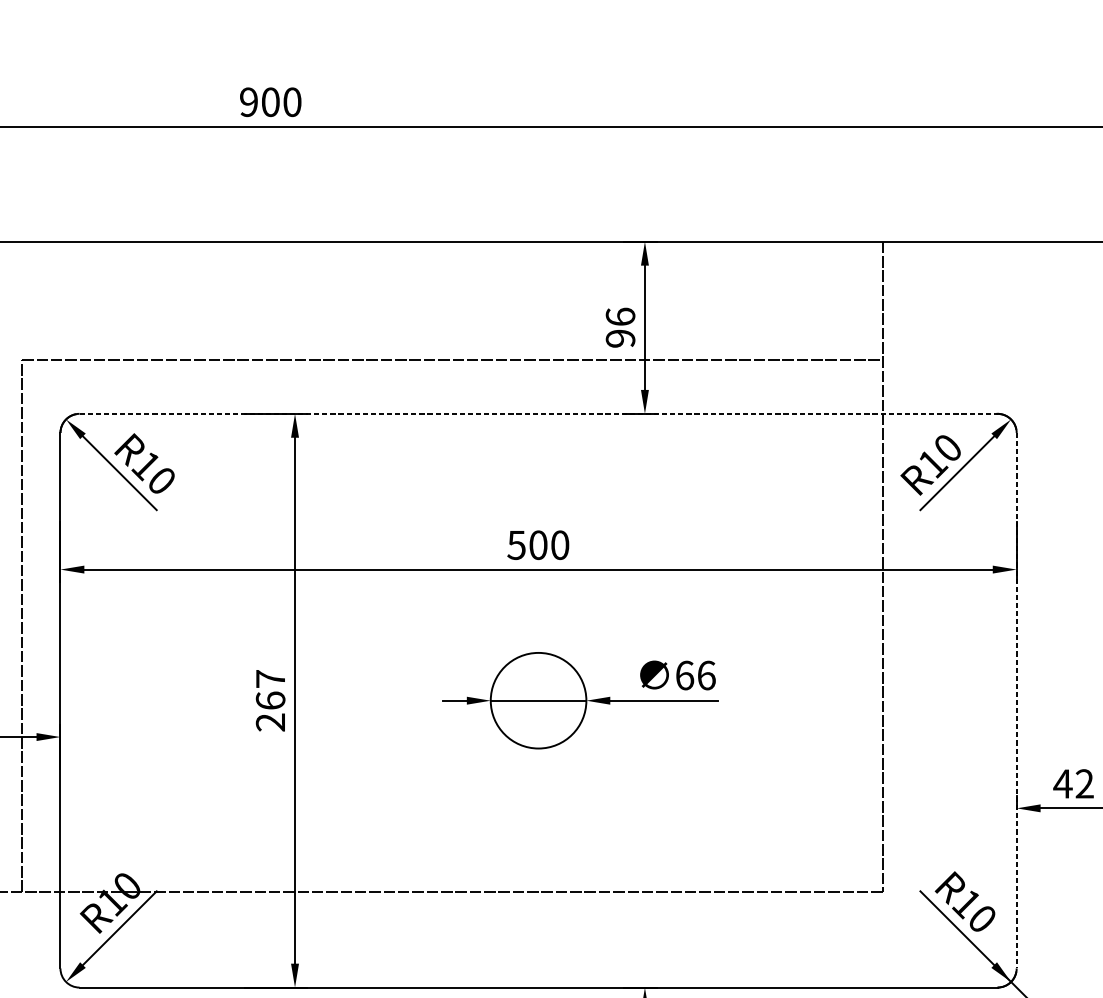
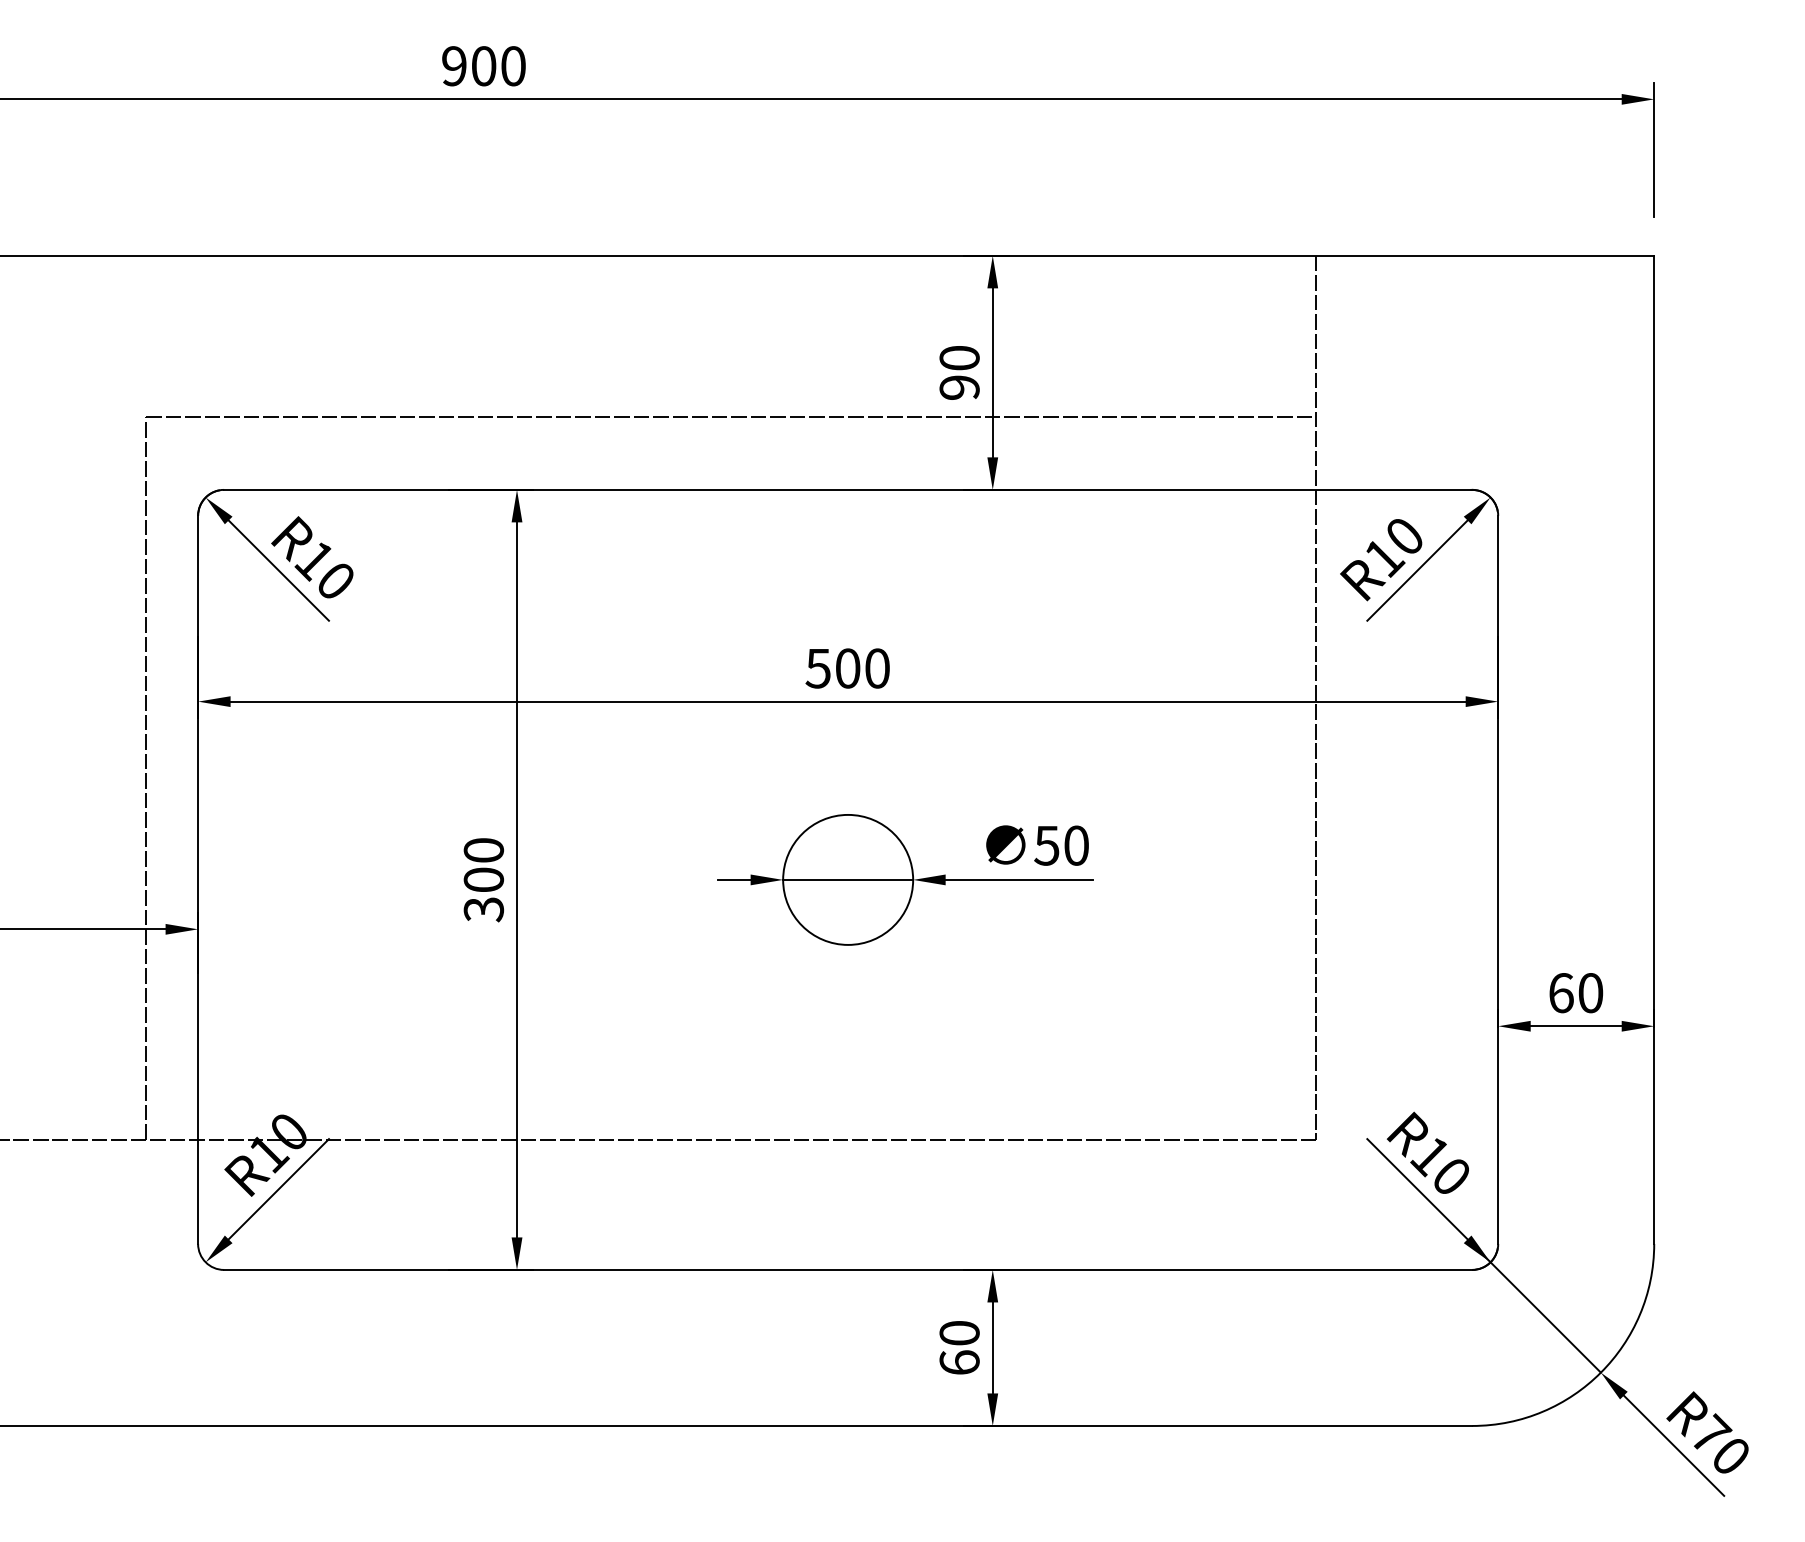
text: (620, 316) -> (959, 357), 96 -> 90
line: (538, 413) -> (848, 489), dashed -> solid
text: (695, 675) -> (1061, 845), 66 -> 50
text: (270, 701) -> (483, 880), 267 -> 300
line: (1016, 701) -> (1498, 880), dashed -> solid
text: (1073, 784) -> (1575, 993), 42 -> 60

